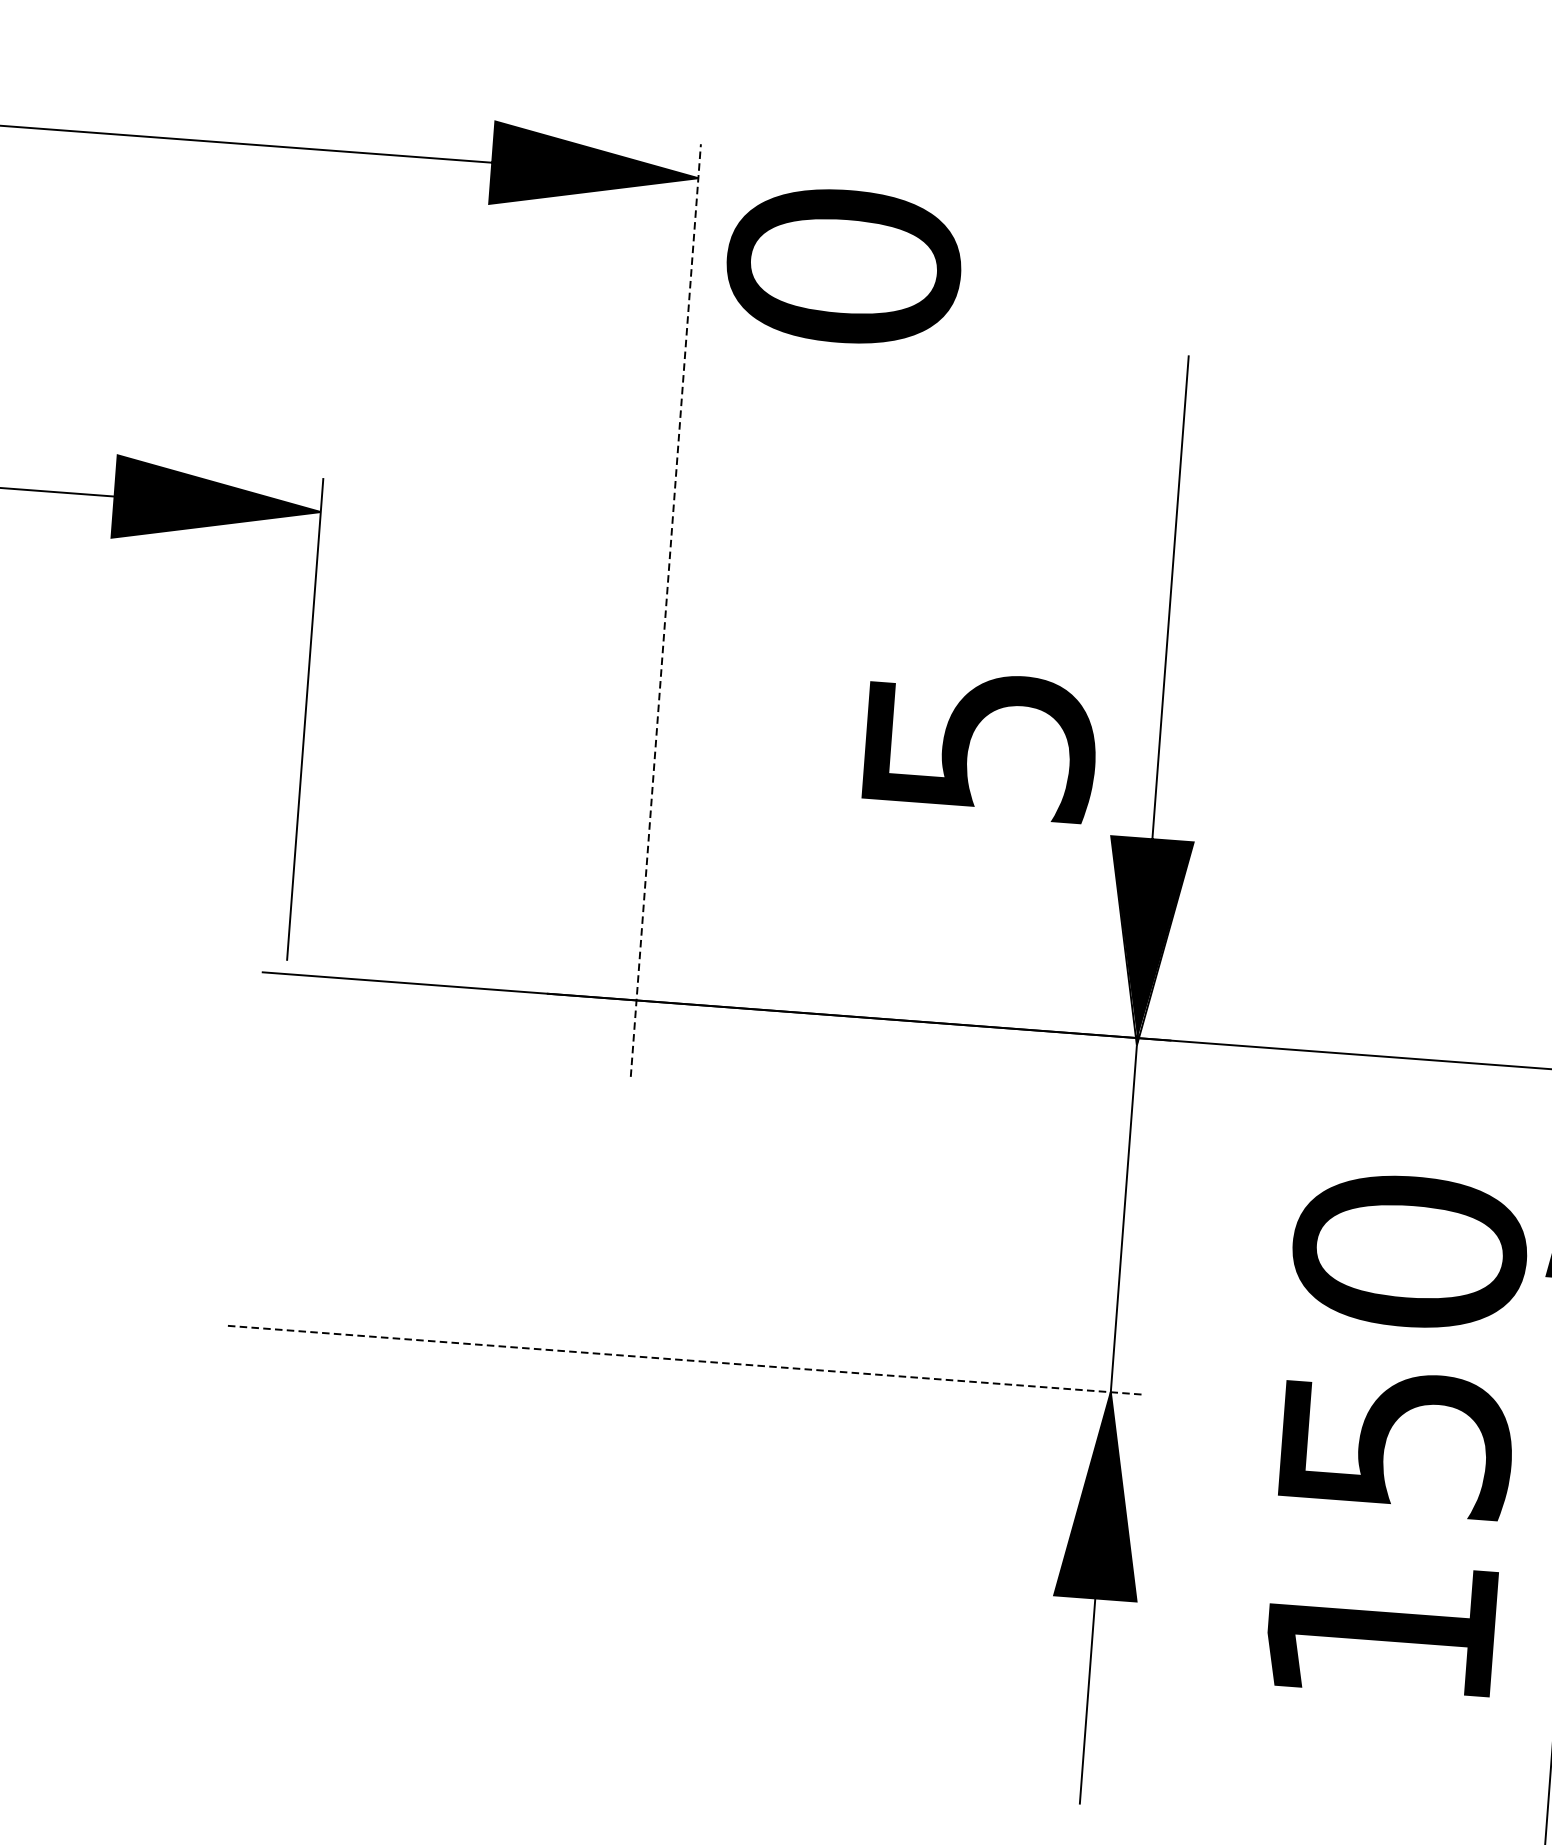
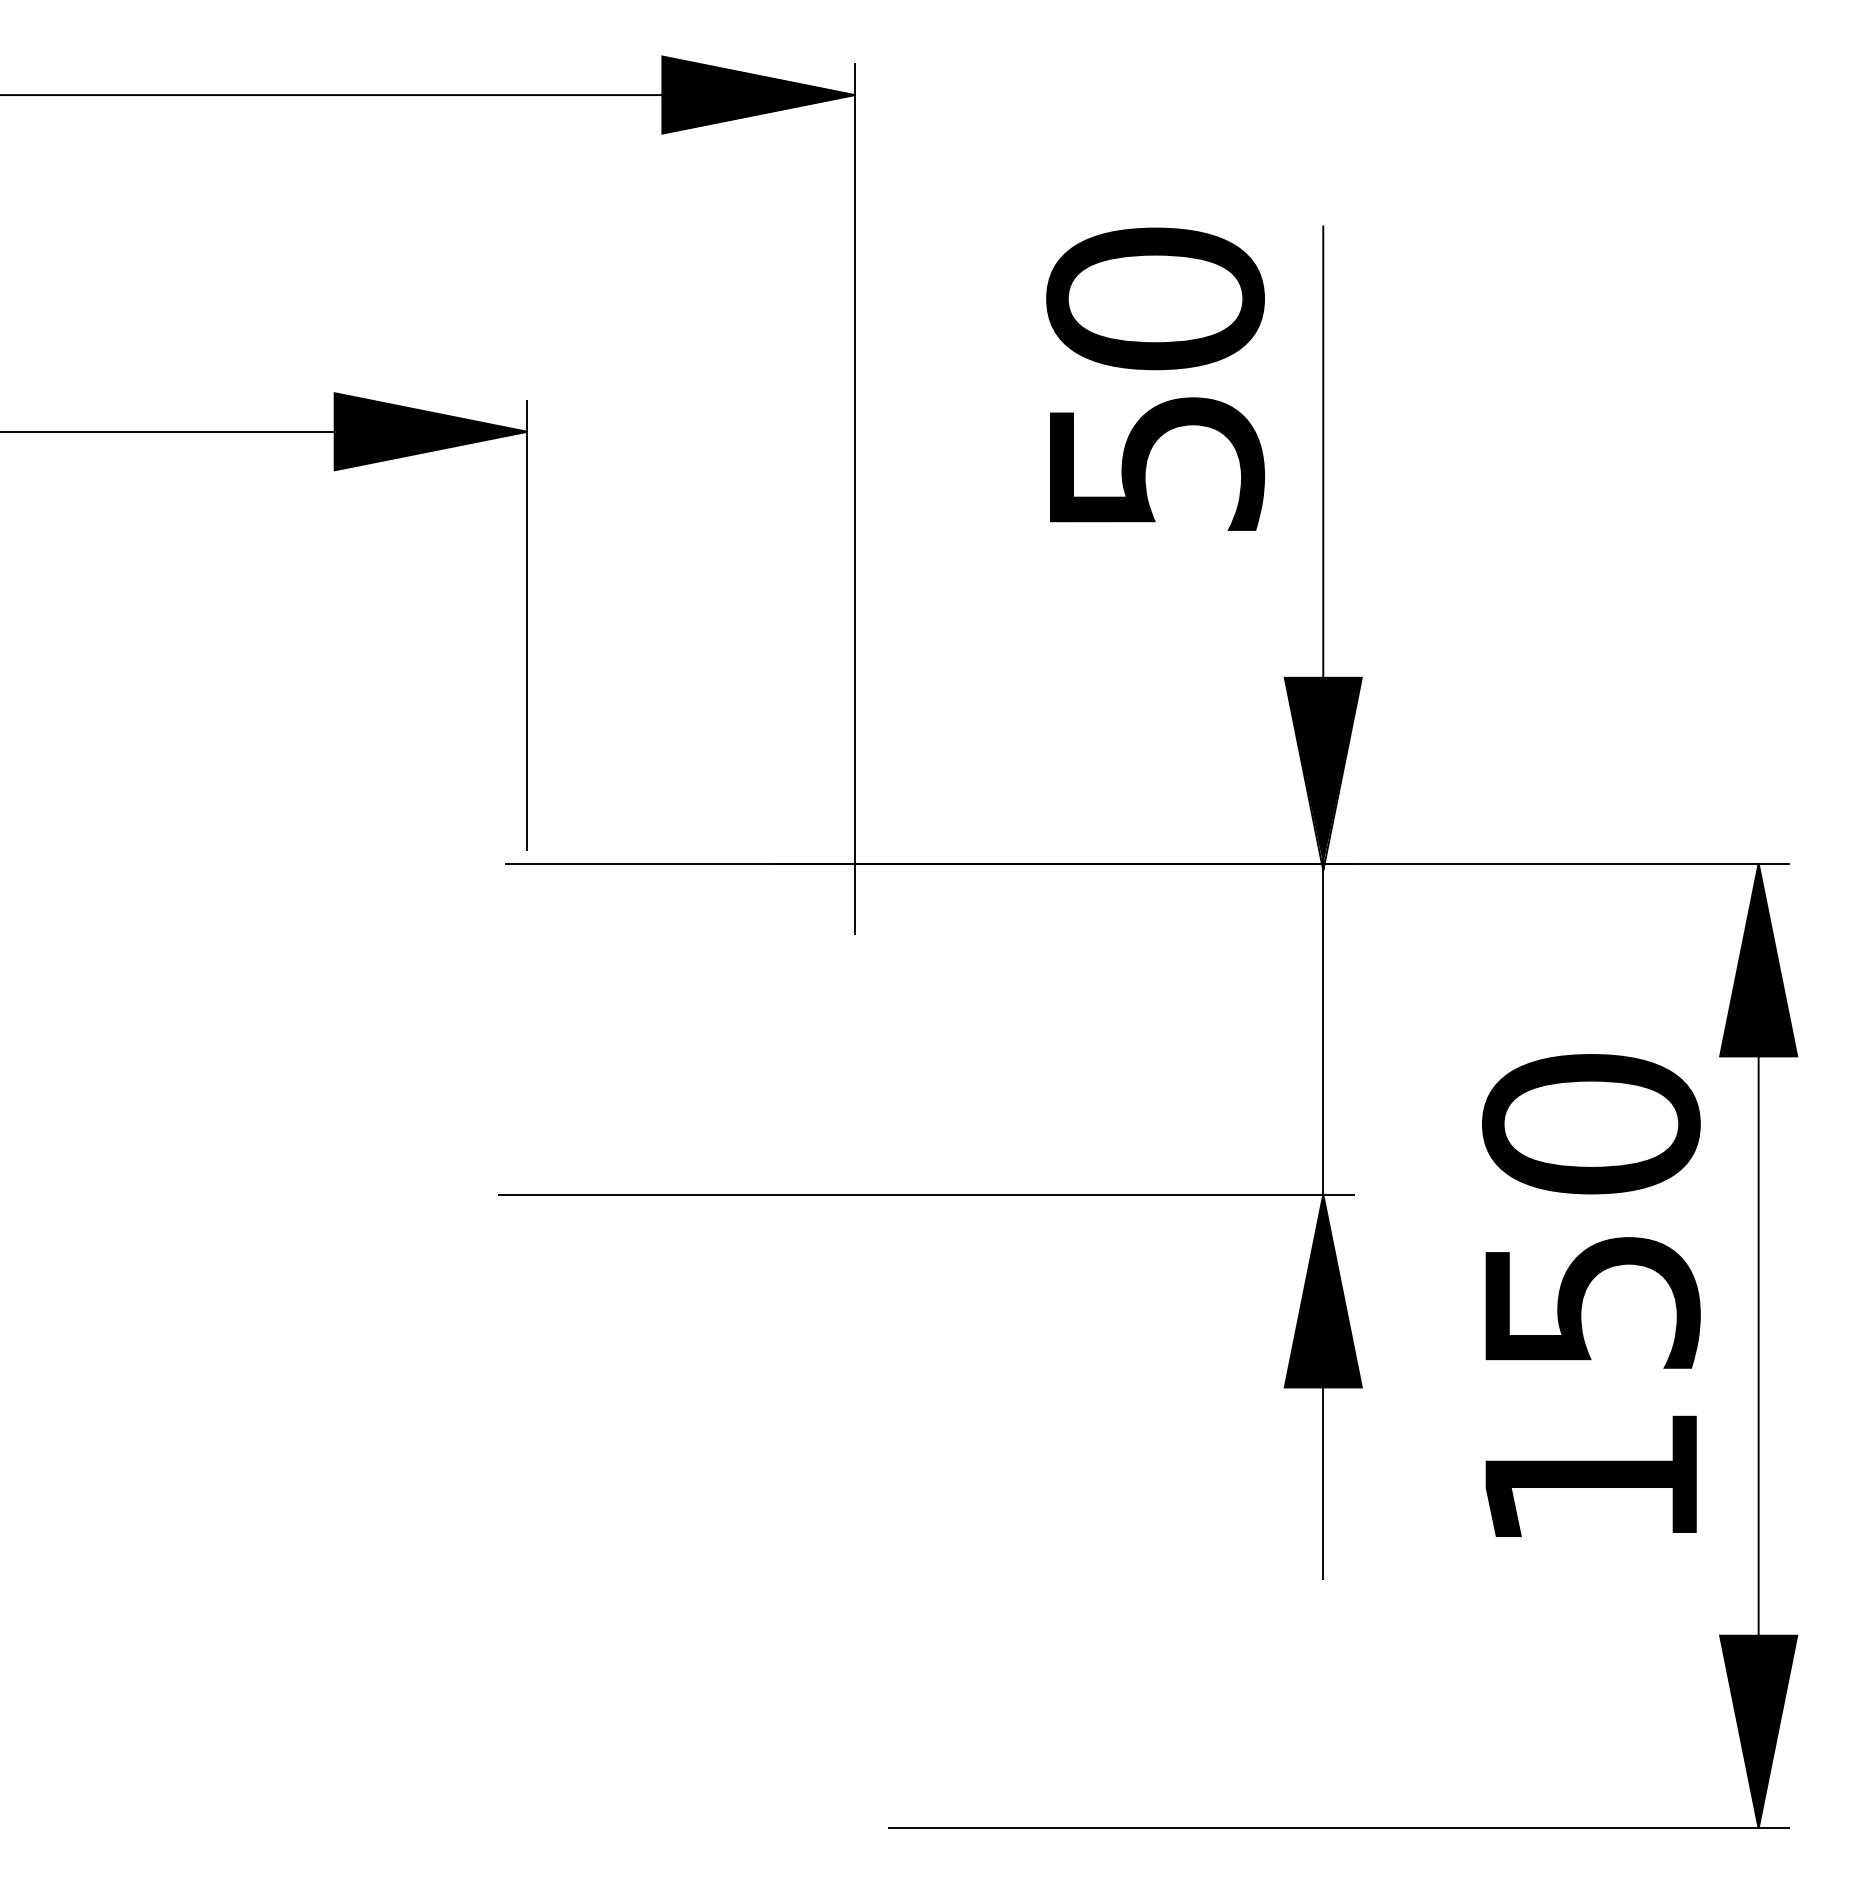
text: (843, 265) -> (1155, 298), moved
line: (666, 610) -> (855, 499), dashed -> solid
text: (981, 744) -> (1157, 463), moved
line: (686, 1360) -> (926, 1194), dashed -> solid
text: (1396, 1434) -> (1591, 1295), moved

